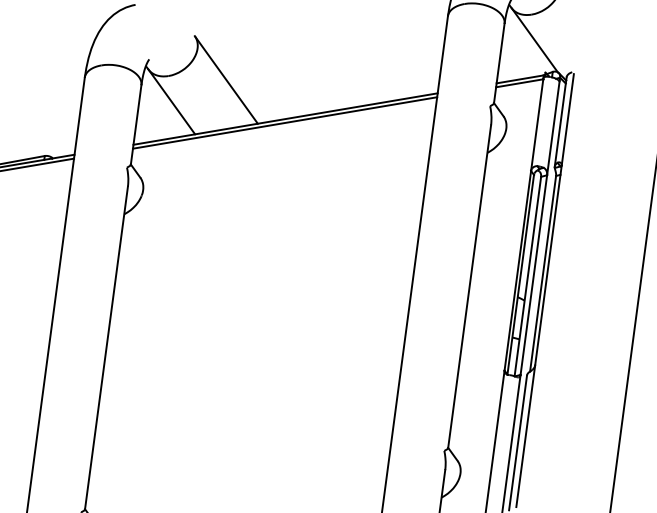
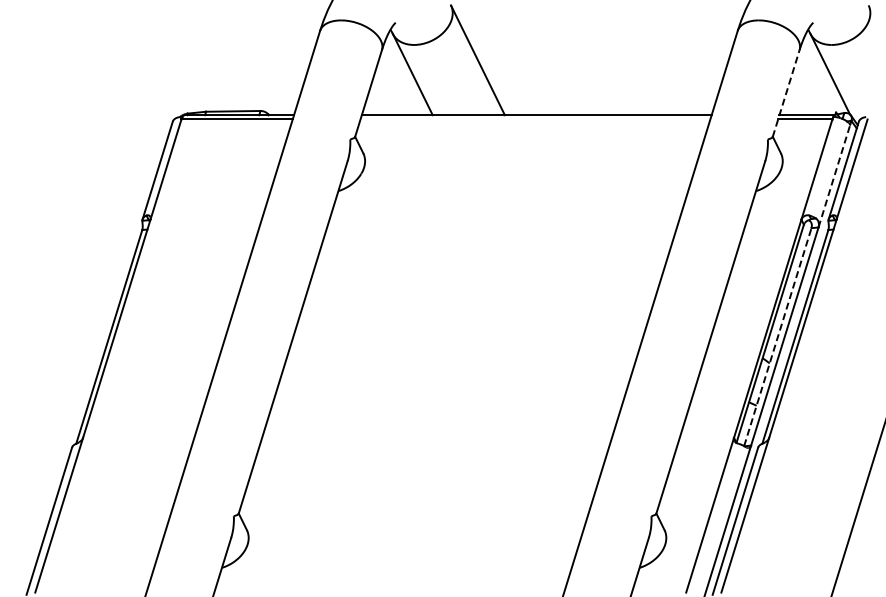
line: (499, 63) -> (786, 93), solid -> dashed
line: (285, 122) -> (535, 119), removed
line: (553, 128) -> (834, 176), solid -> dashed
line: (527, 276) -> (777, 336), solid -> dashed

